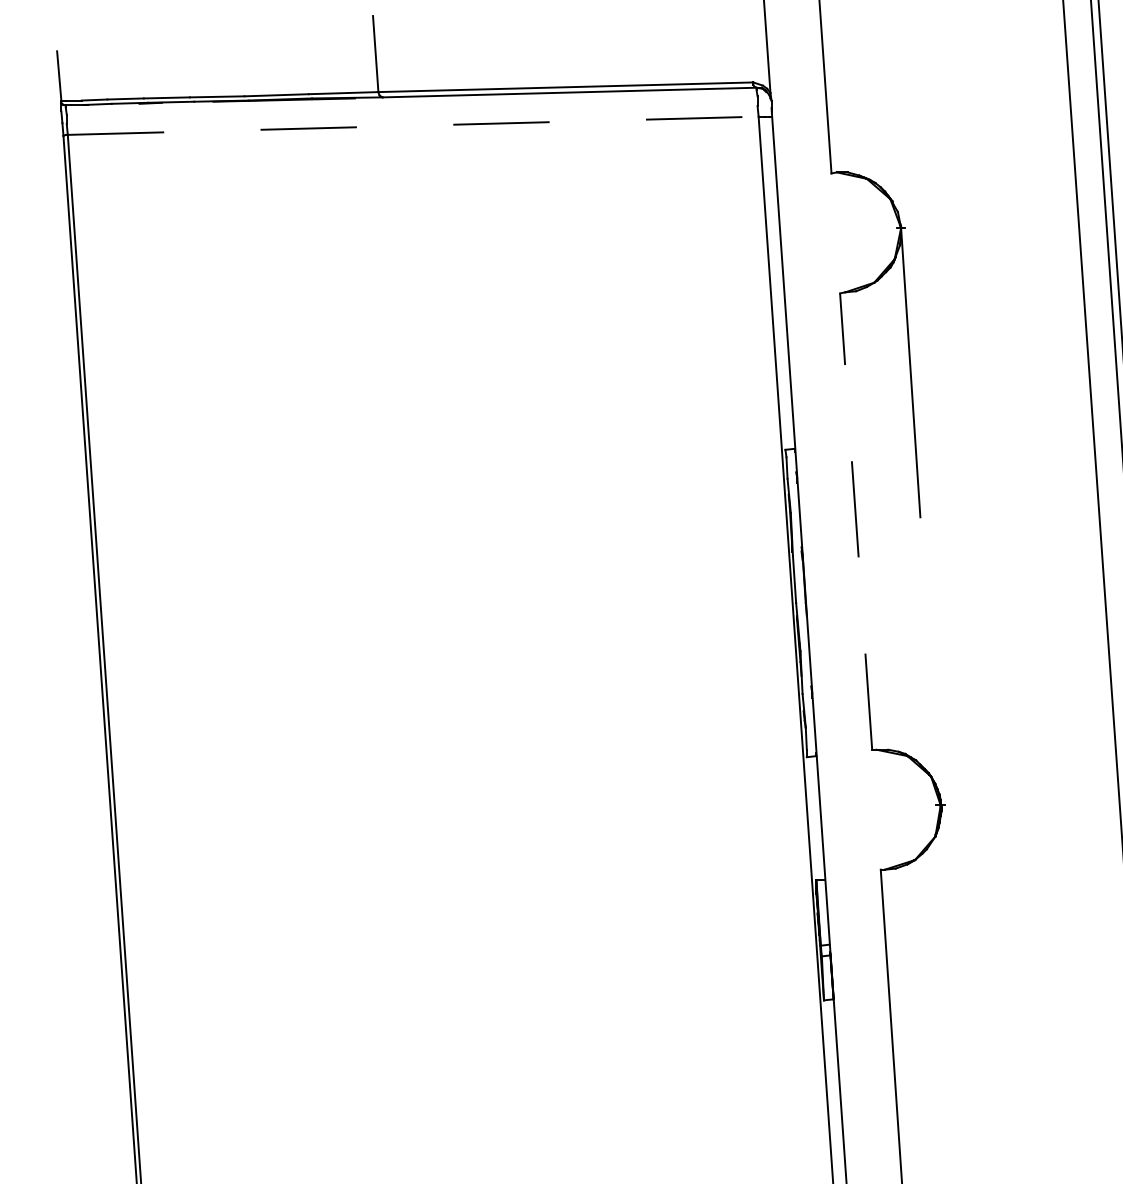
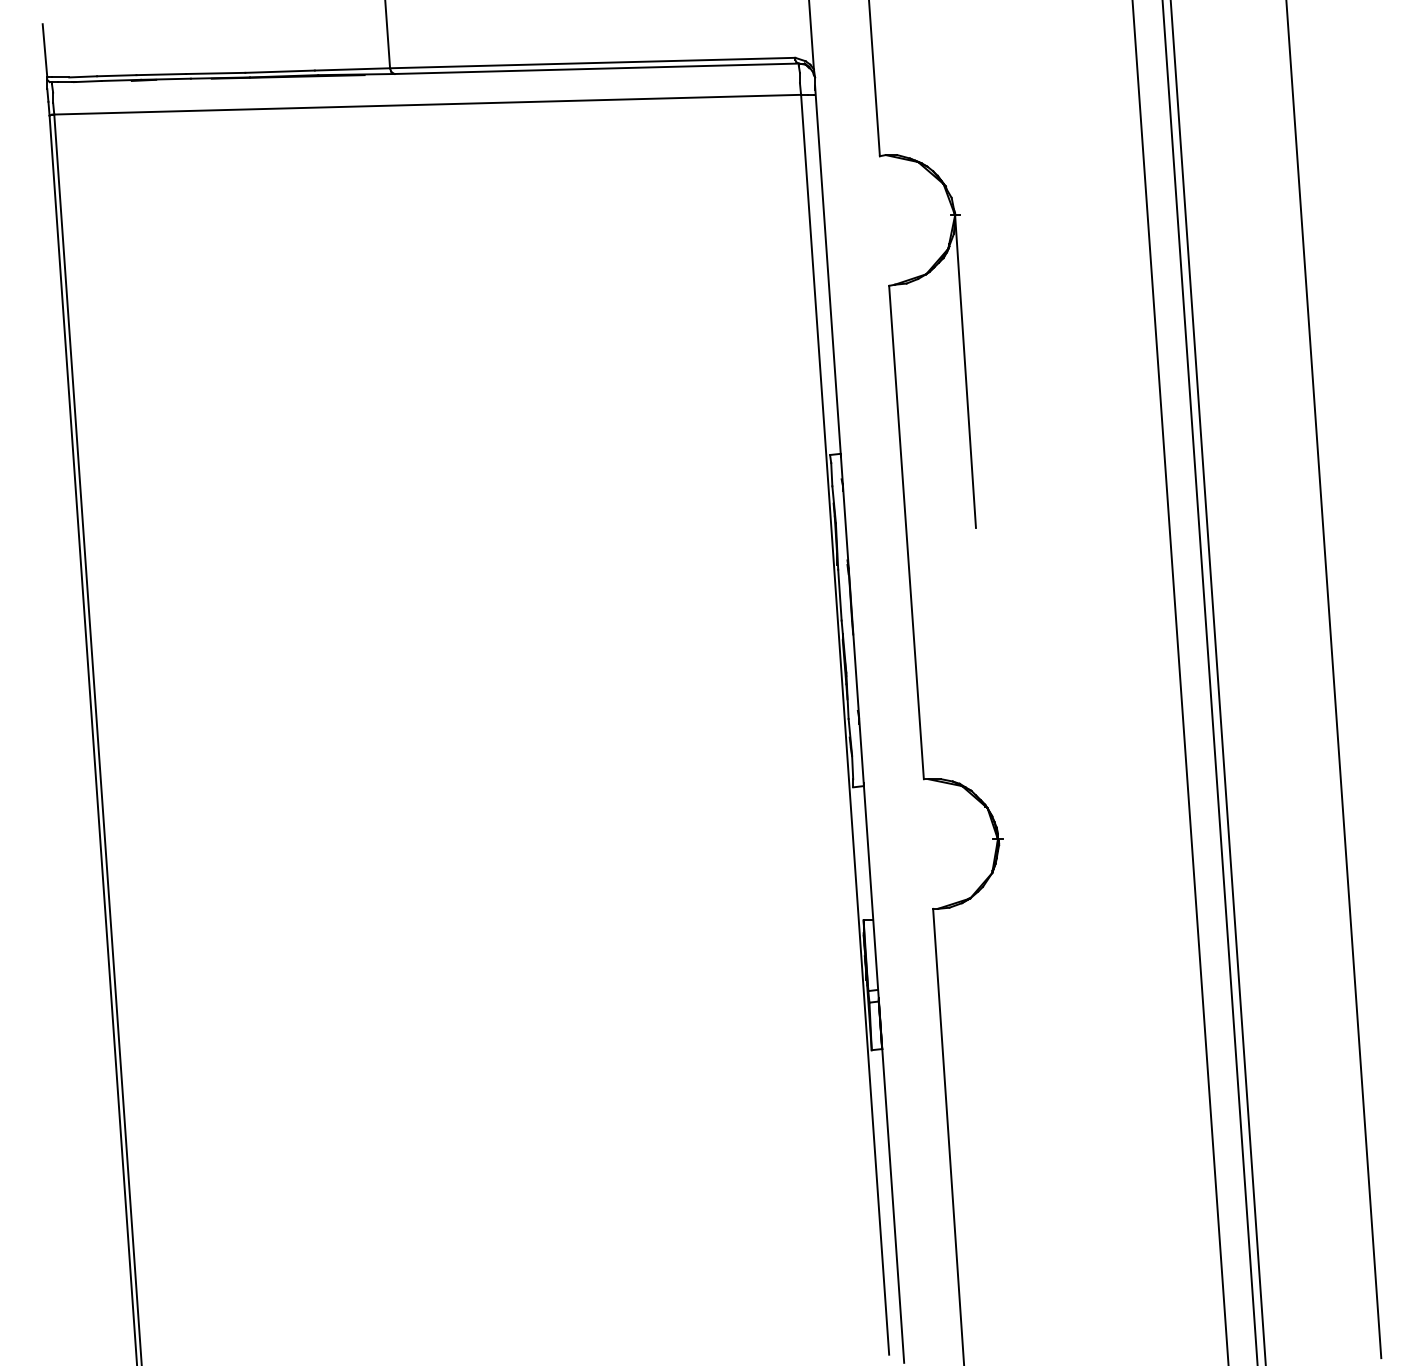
line: (413, 125) -> (427, 104), dashed -> solid
line: (856, 521) -> (906, 532), dashed -> solid

